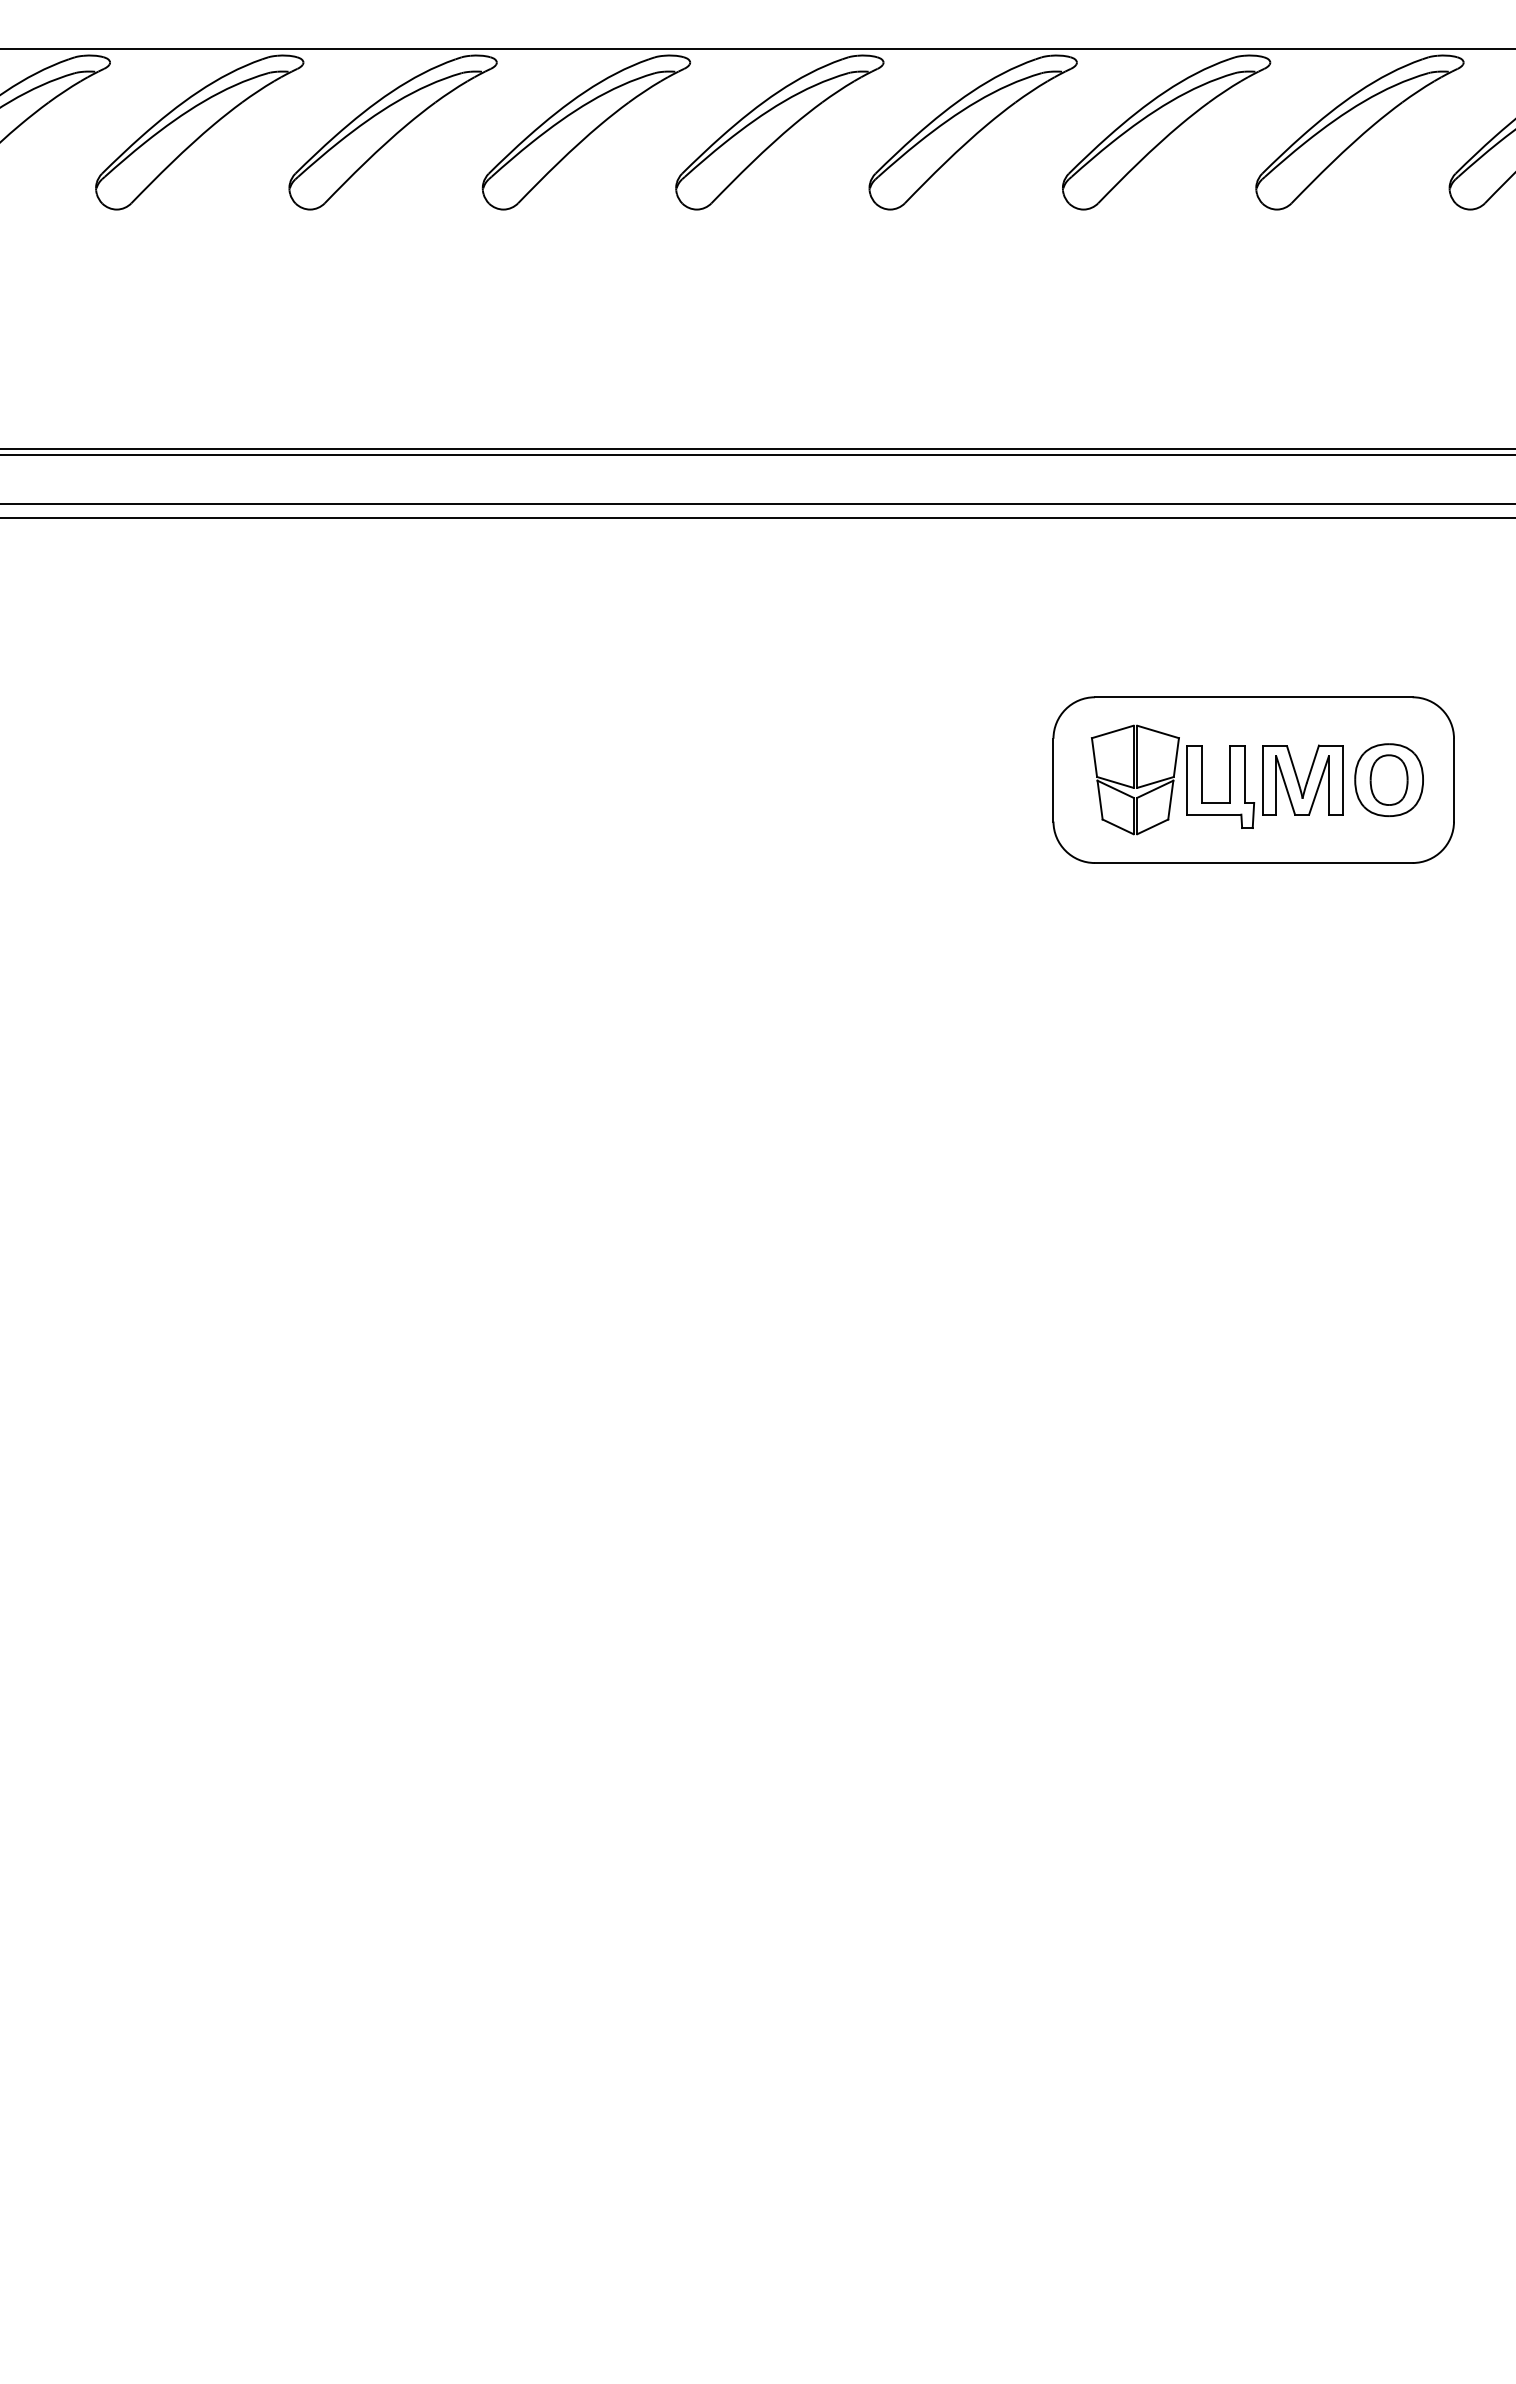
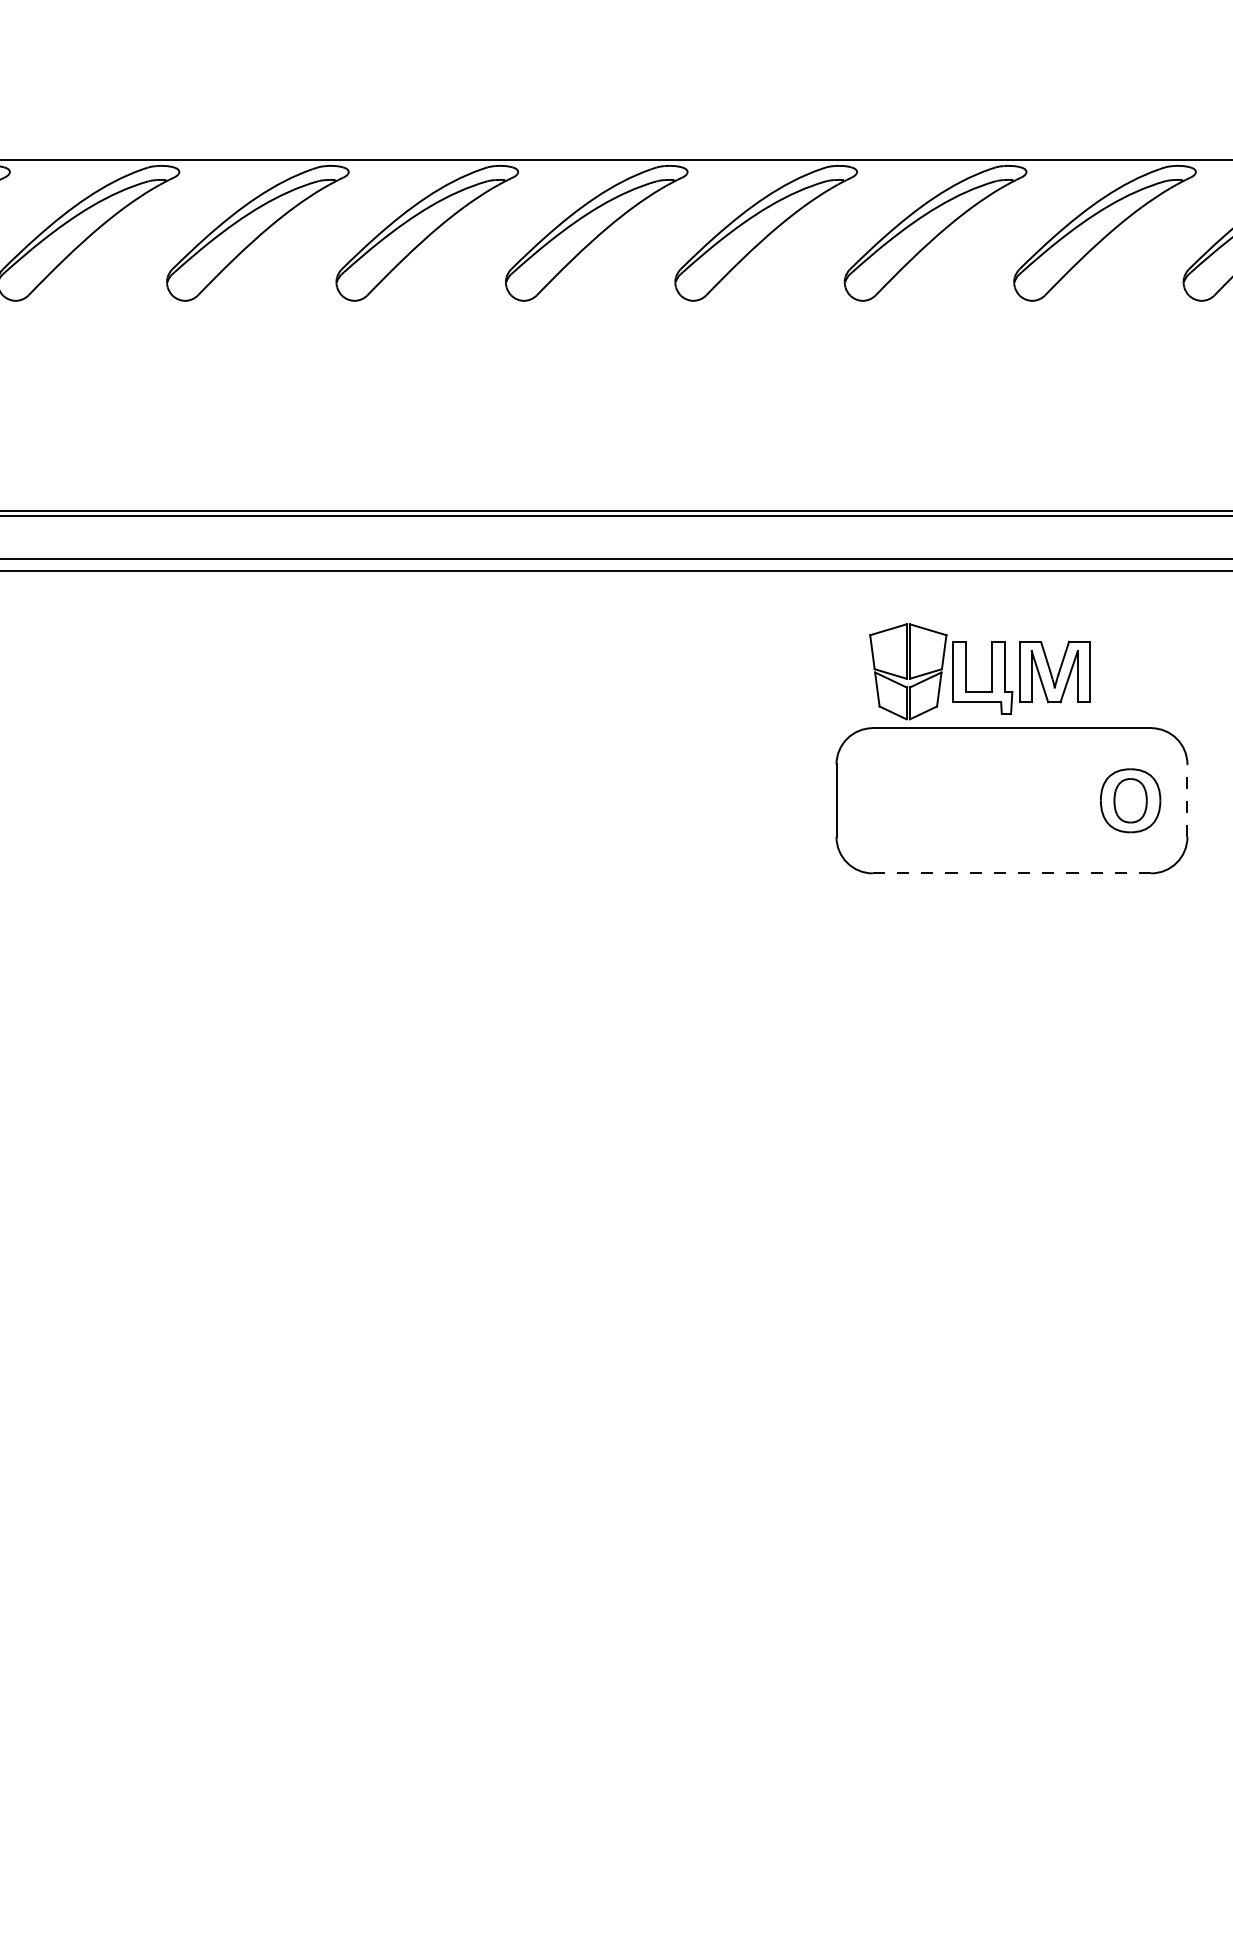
part: (1229, 779) -> (990, 671), moved
line: (1454, 779) -> (1187, 800), solid -> dashed
line: (1253, 863) -> (1011, 873), solid -> dashed

